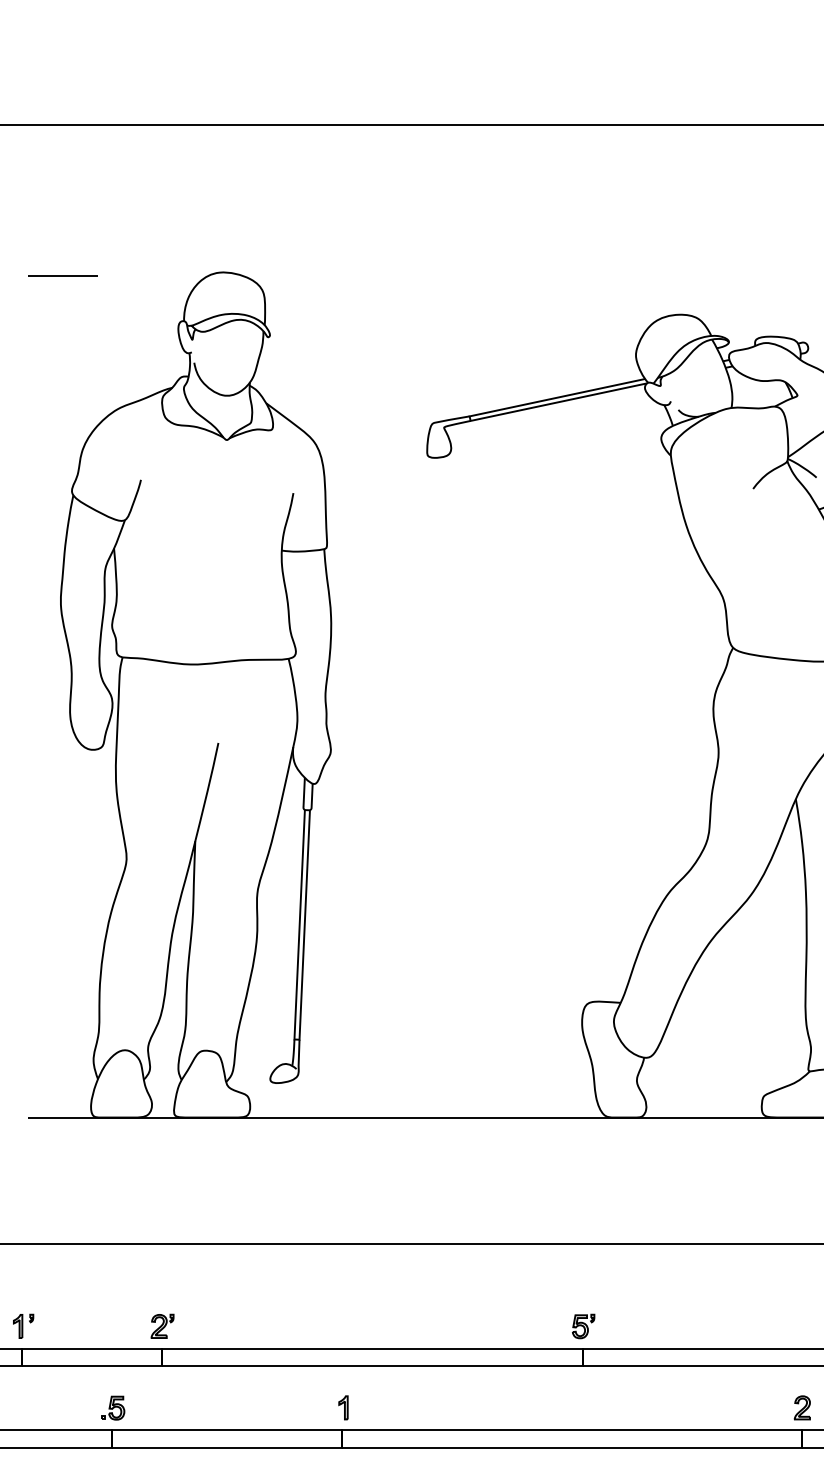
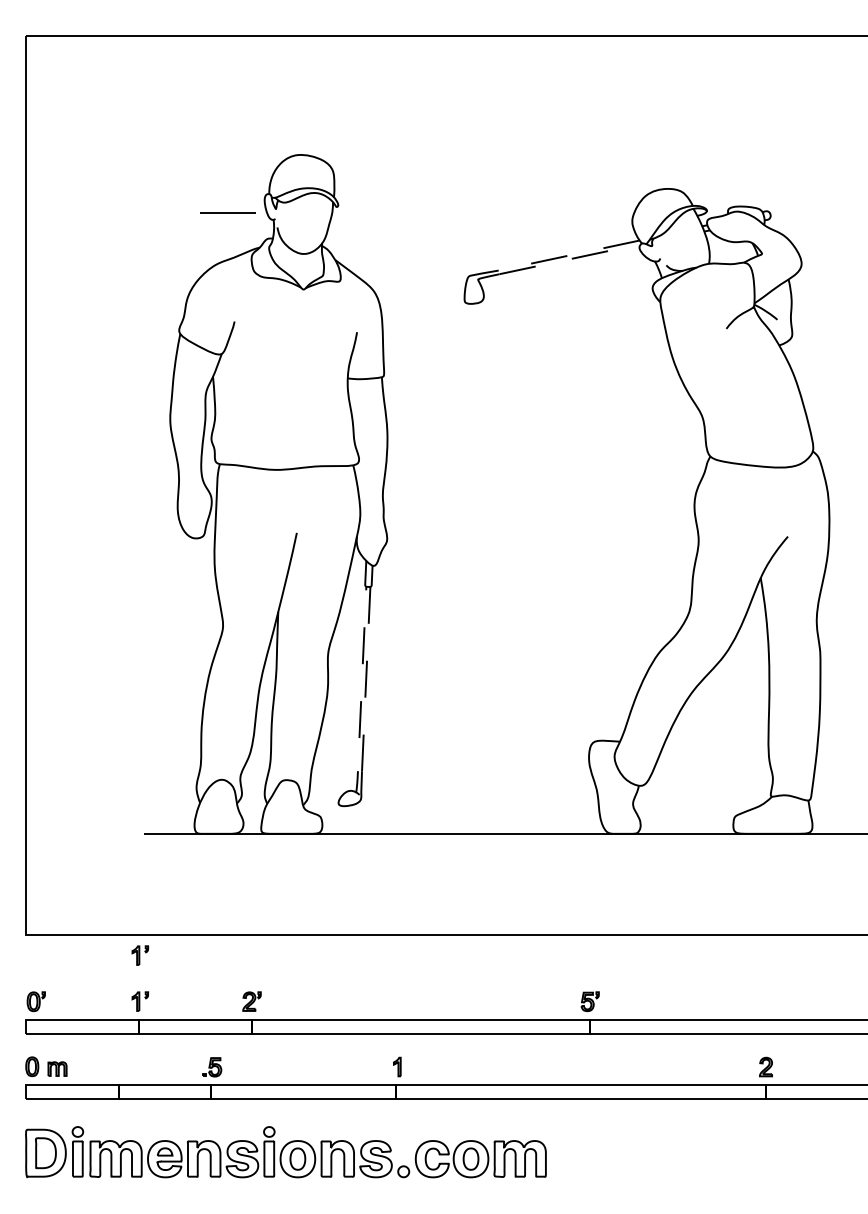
line: (62, 275) -> (227, 212), moved
line: (470, 418) -> (499, 272), solid -> dashed
line: (296, 1039) -> (359, 771), solid -> dashed
part: (22, 1268) -> (139, 955), added

